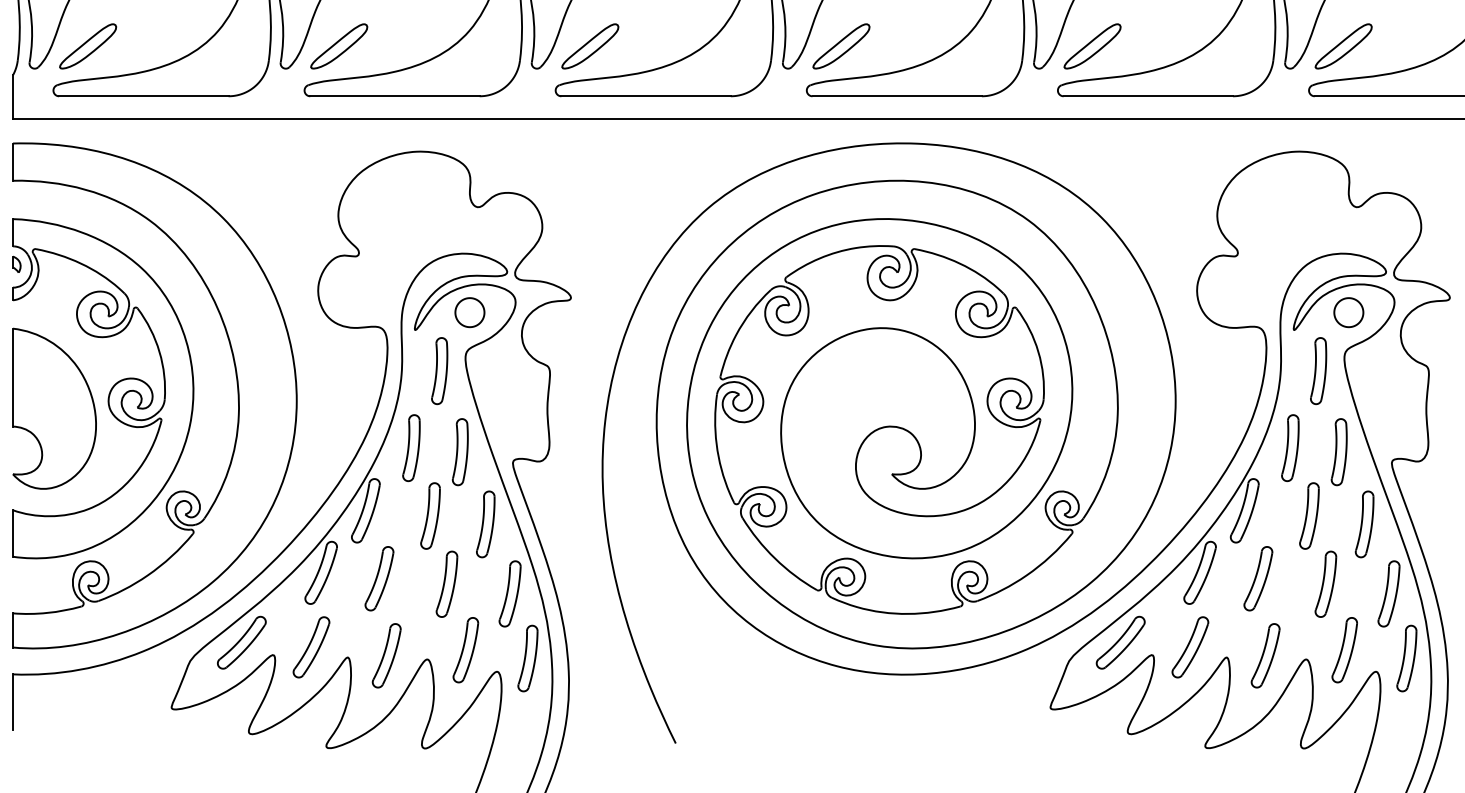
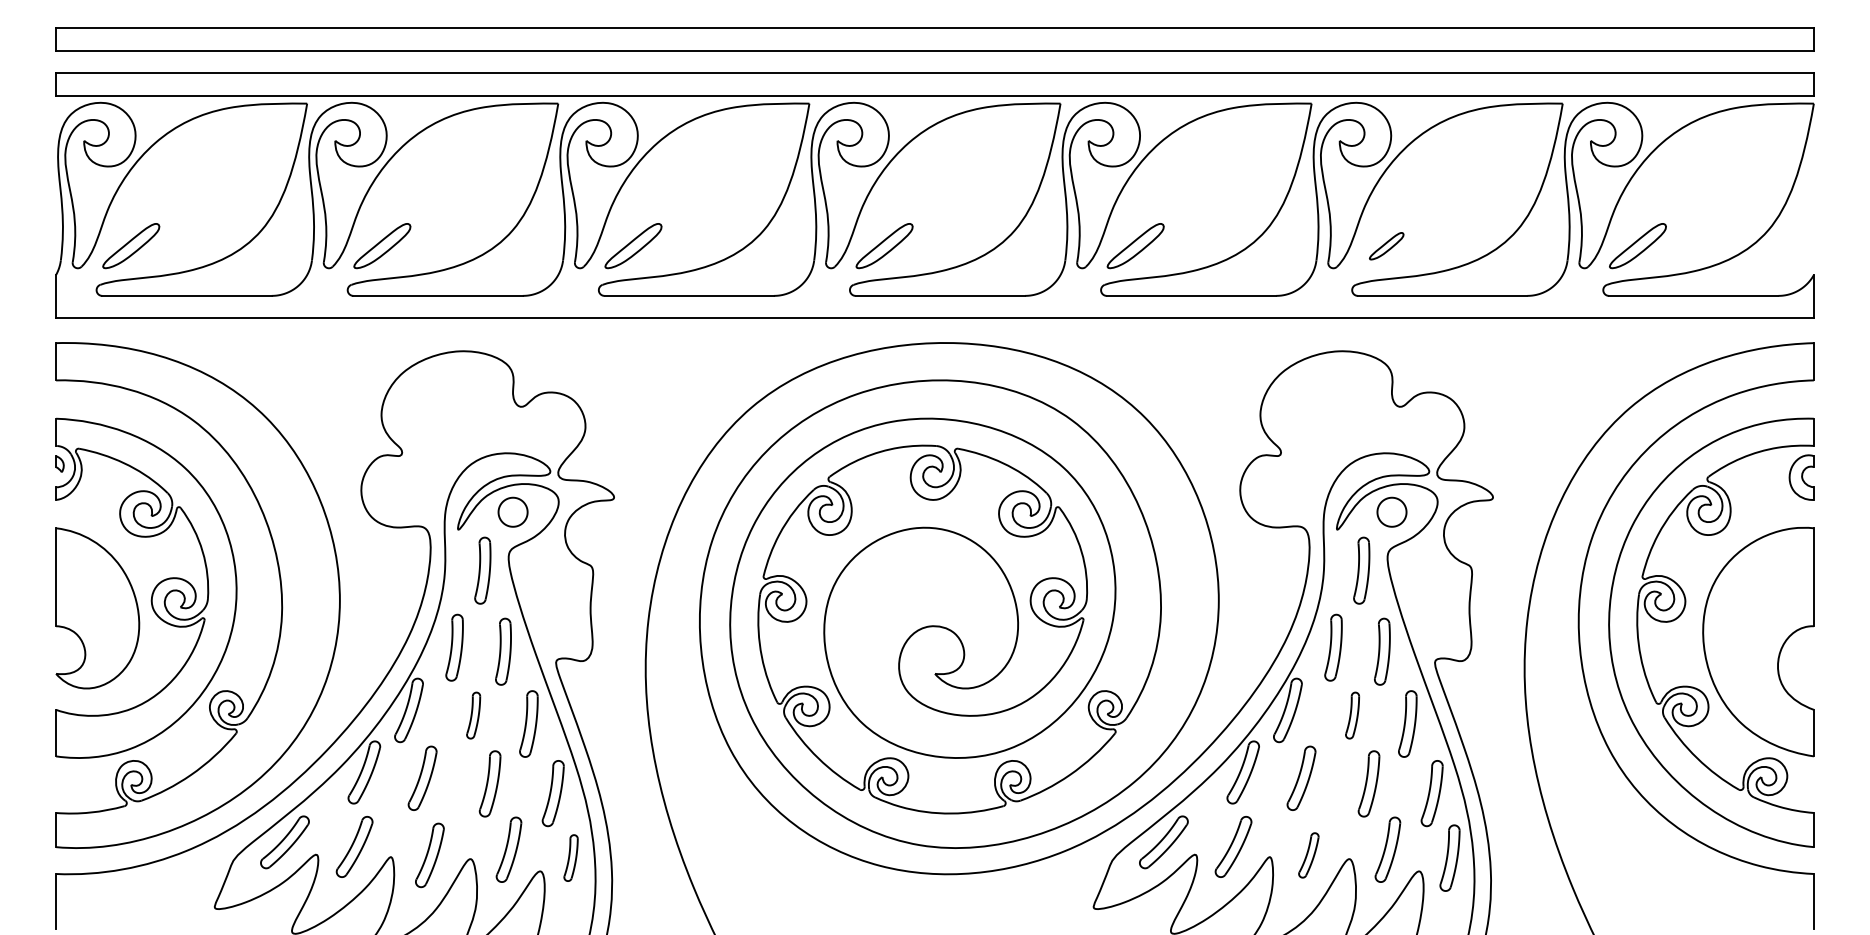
part: (1343, 46) -> (1386, 246), size x0.6
part: (430, 515) -> (473, 715), size x0.7
part: (1309, 515) -> (1352, 715), size x0.7
part: (1265, 655) -> (1308, 855), size x0.7
part: (527, 657) -> (570, 857), size x0.7

